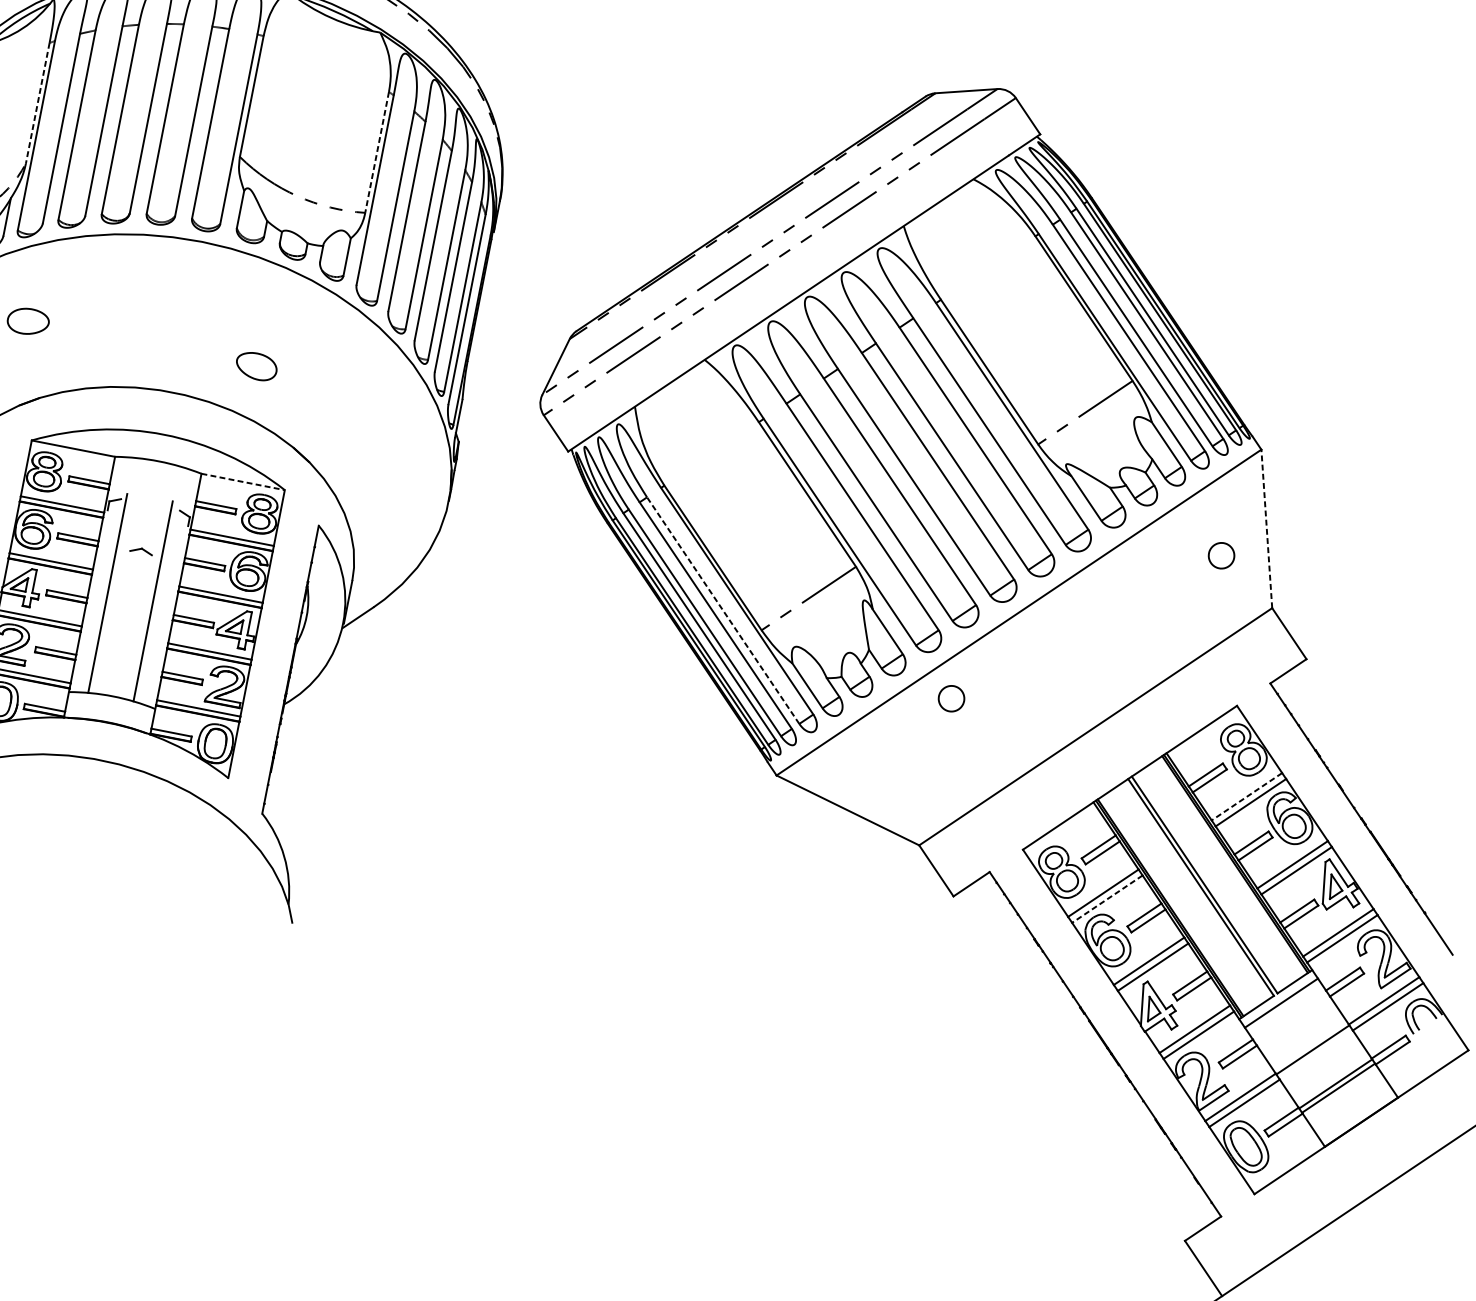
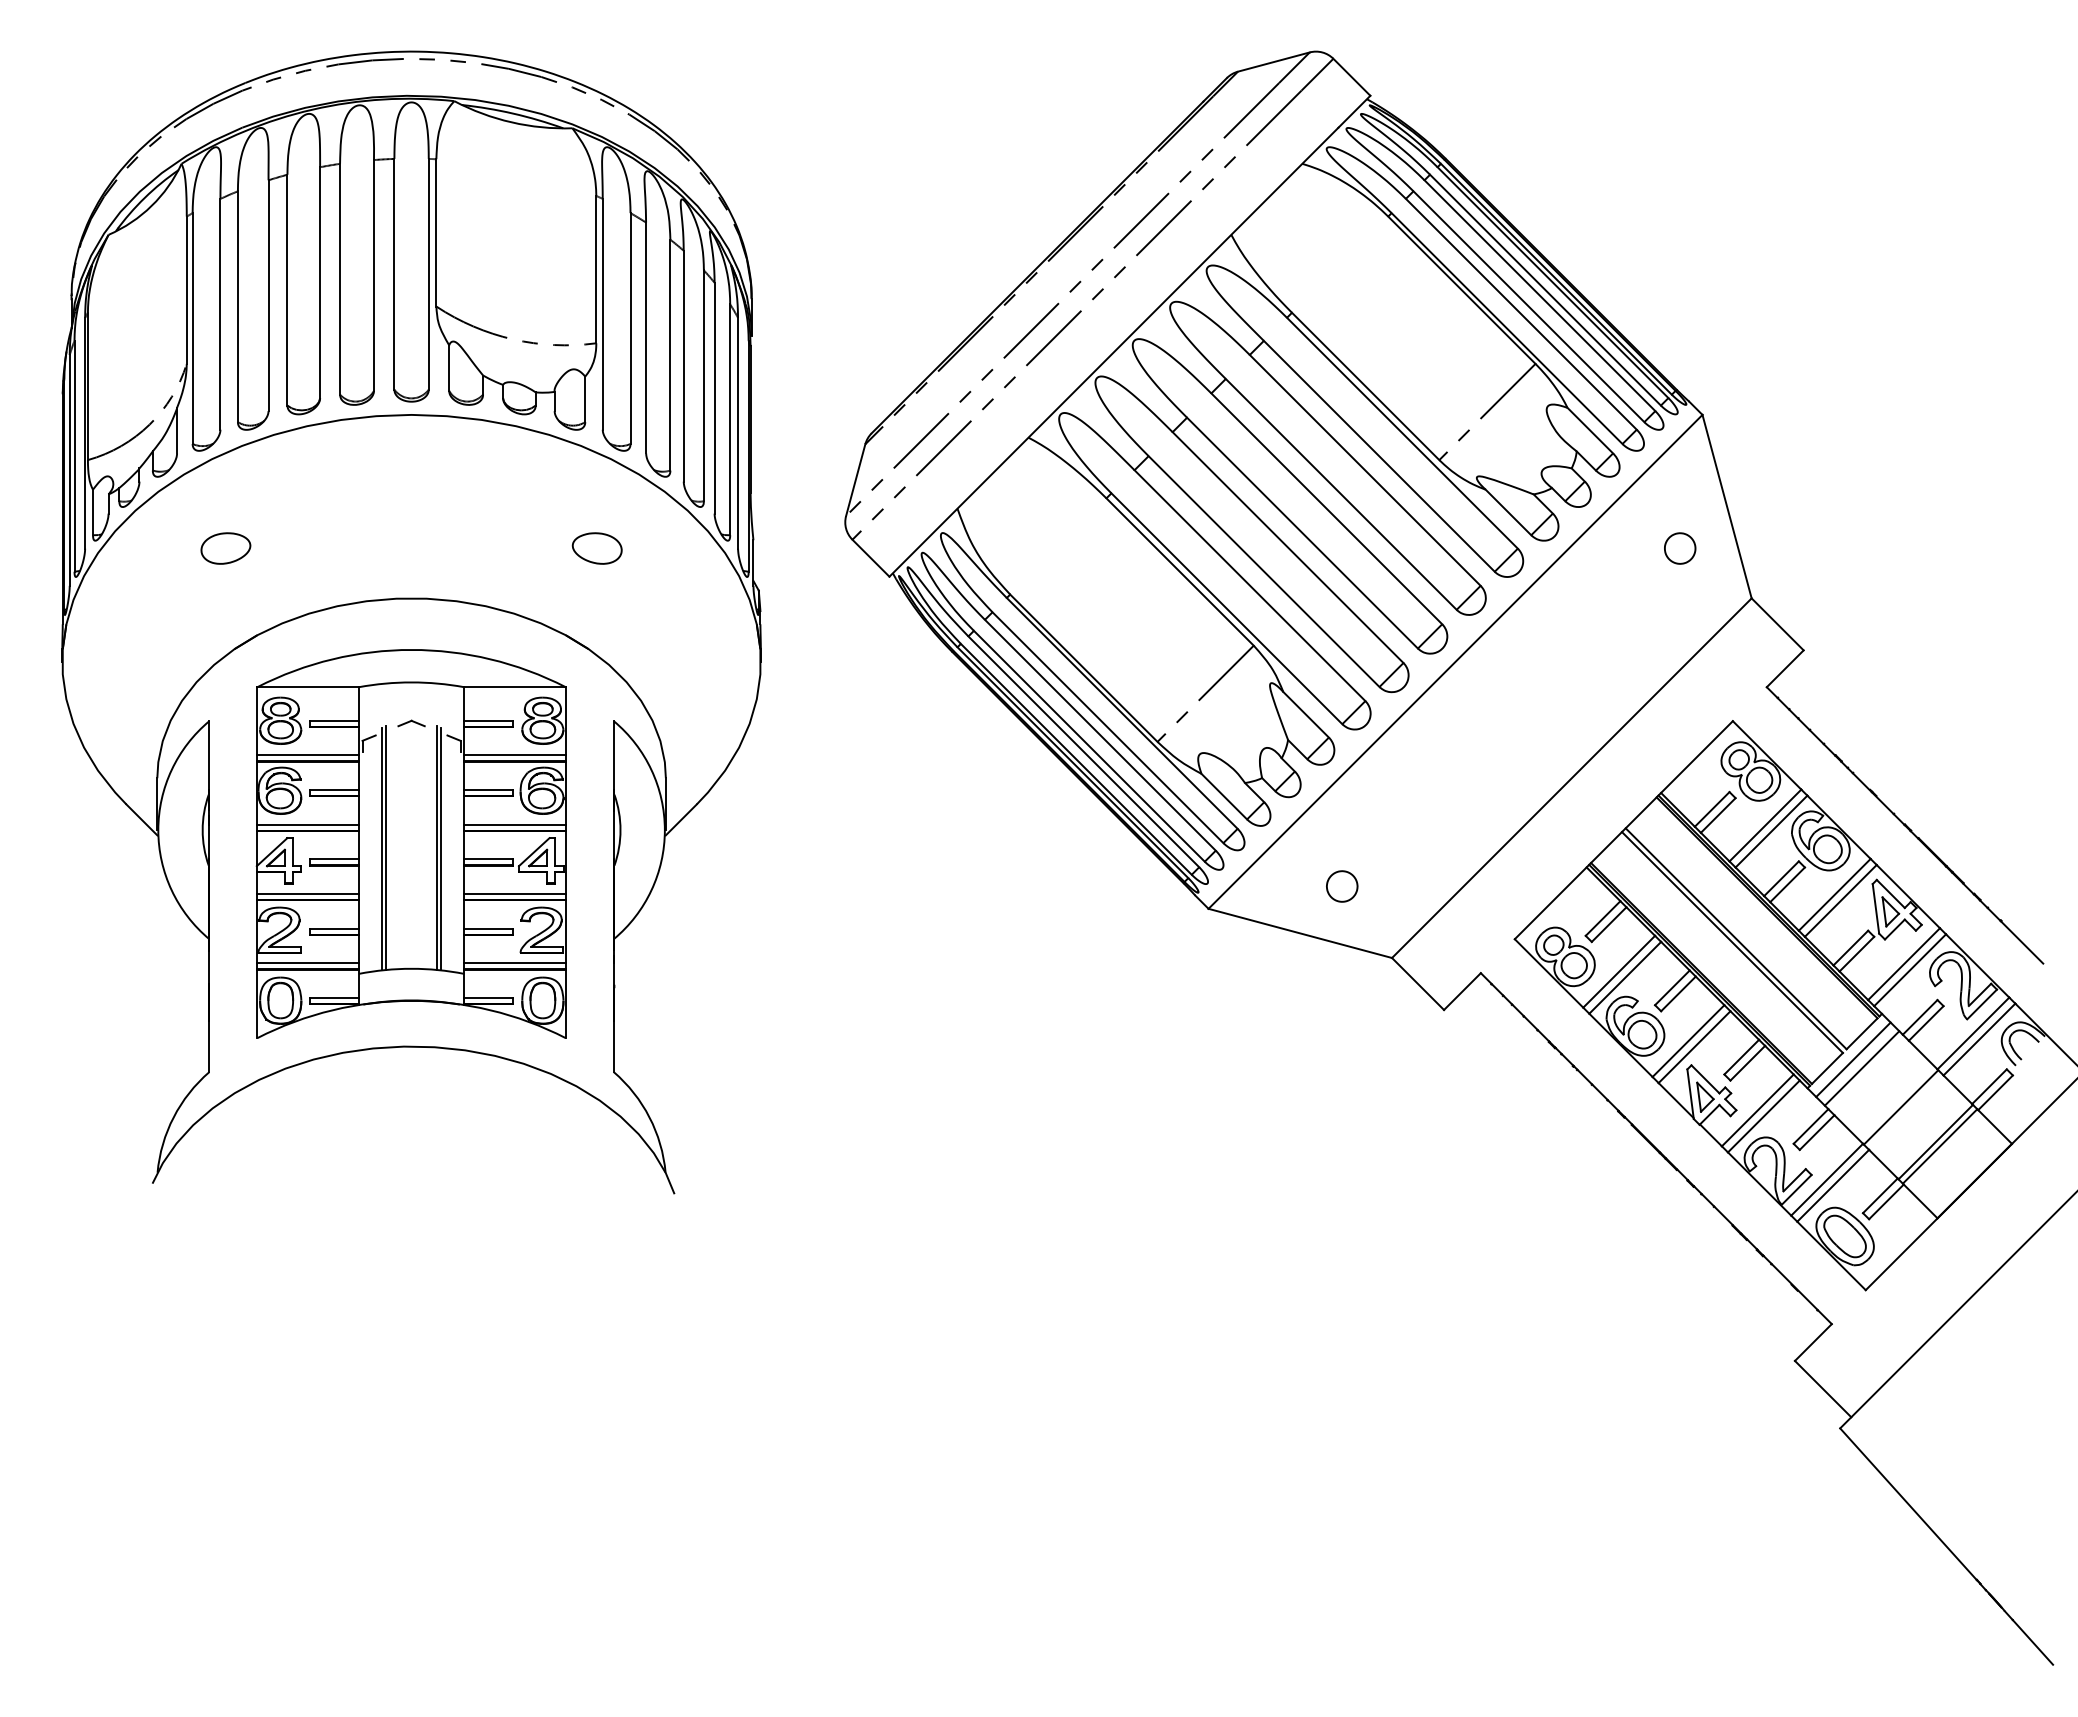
line: (37, 103) -> (186, 290), dashed -> solid
line: (377, 152) -> (596, 269), dashed -> solid
part: (256, 366) -> (596, 548), moved
line: (243, 482) -> (515, 687), dashed -> solid
line: (1267, 528) -> (1727, 506), dashed -> solid
part: (141, 550) -> (411, 723), moved
line: (111, 592) -> (386, 847), added
line: (156, 603) -> (441, 849), added
line: (722, 610) -> (1107, 727), dashed -> solid
part: (951, 698) -> (1342, 886), moved
line: (1247, 796) -> (1765, 825), dashed -> solid
line: (1107, 898) -> (1625, 977), dashed -> solid
line: (1286, 1011) -> (1861, 1068), added

